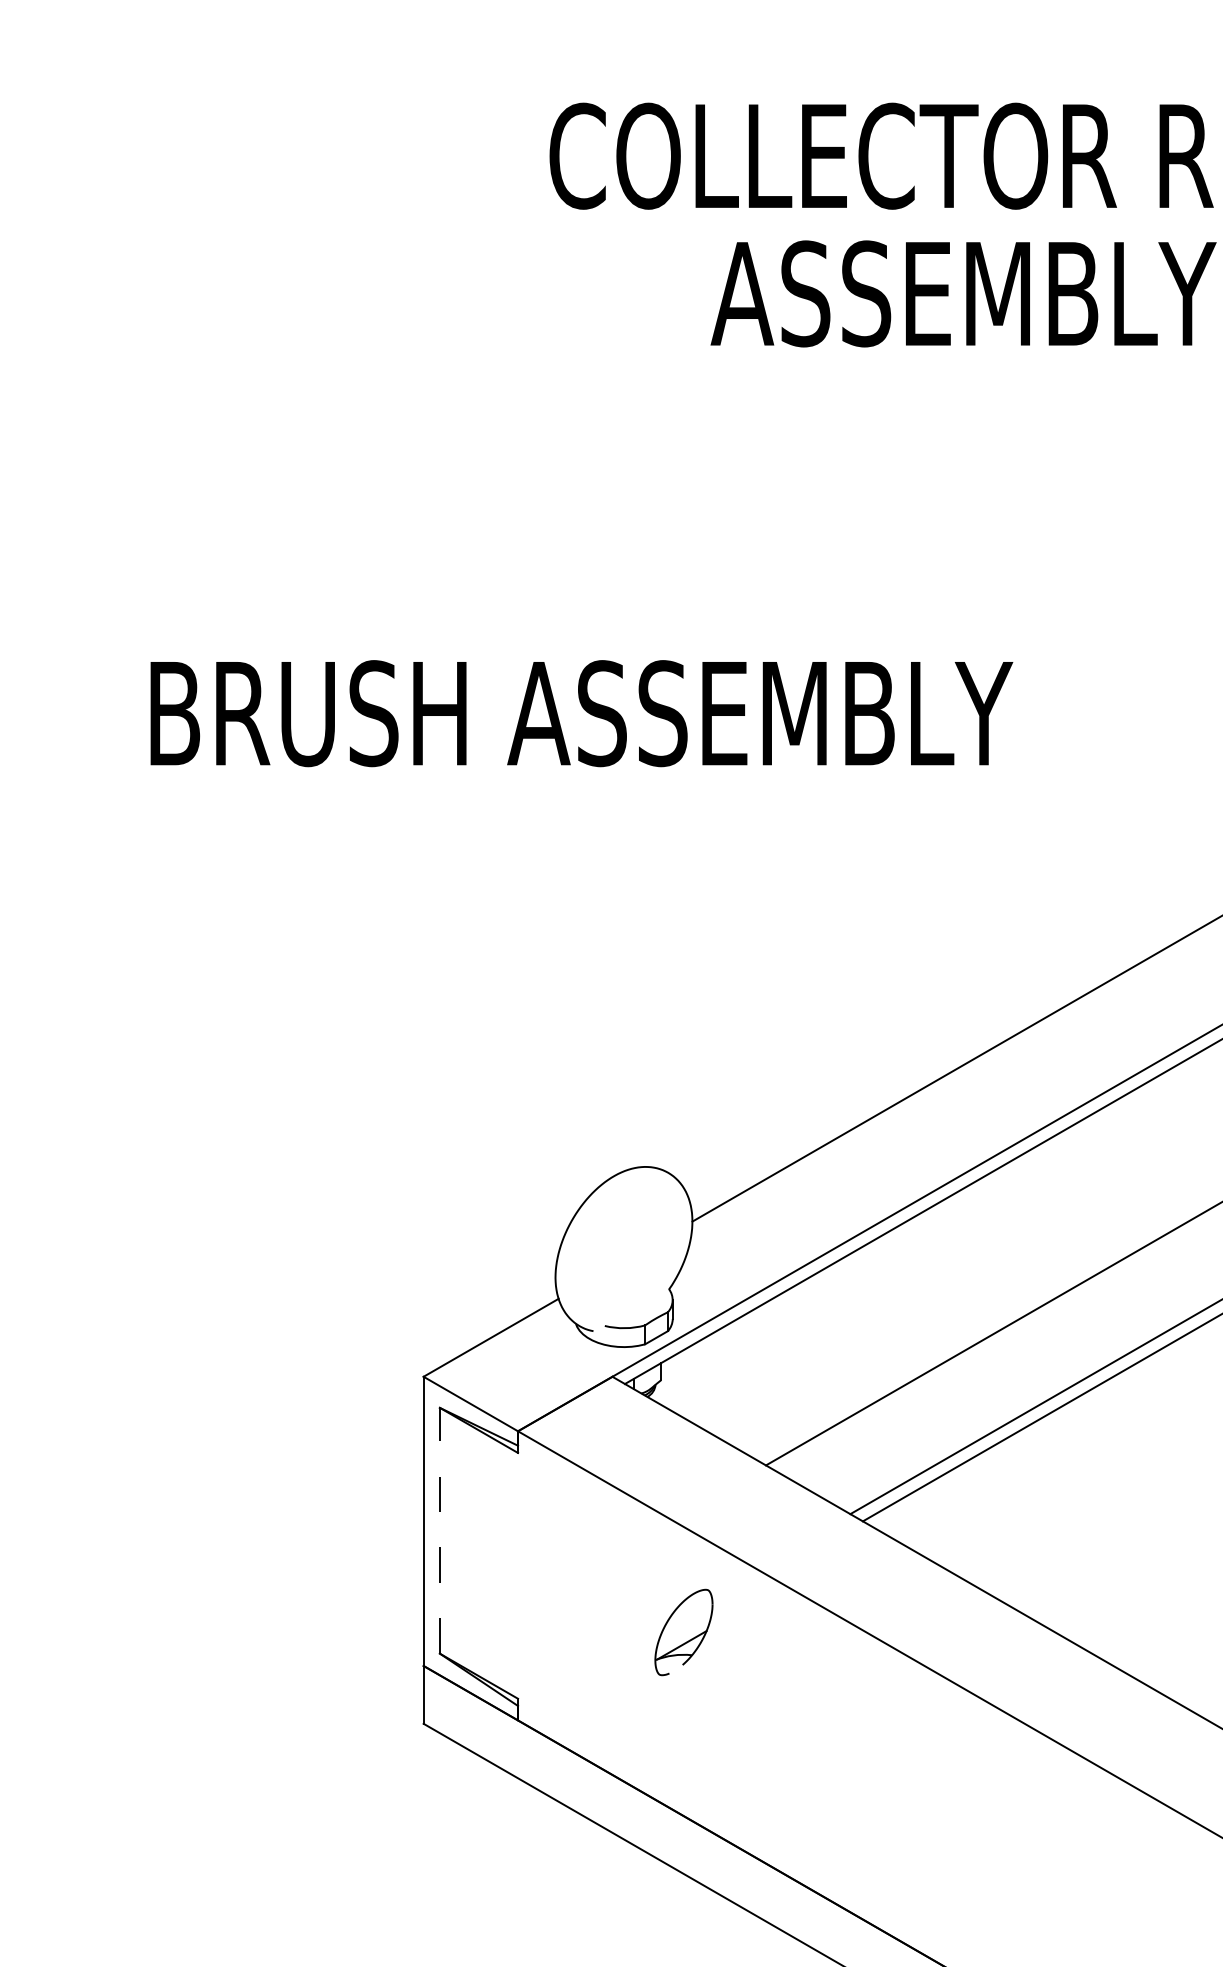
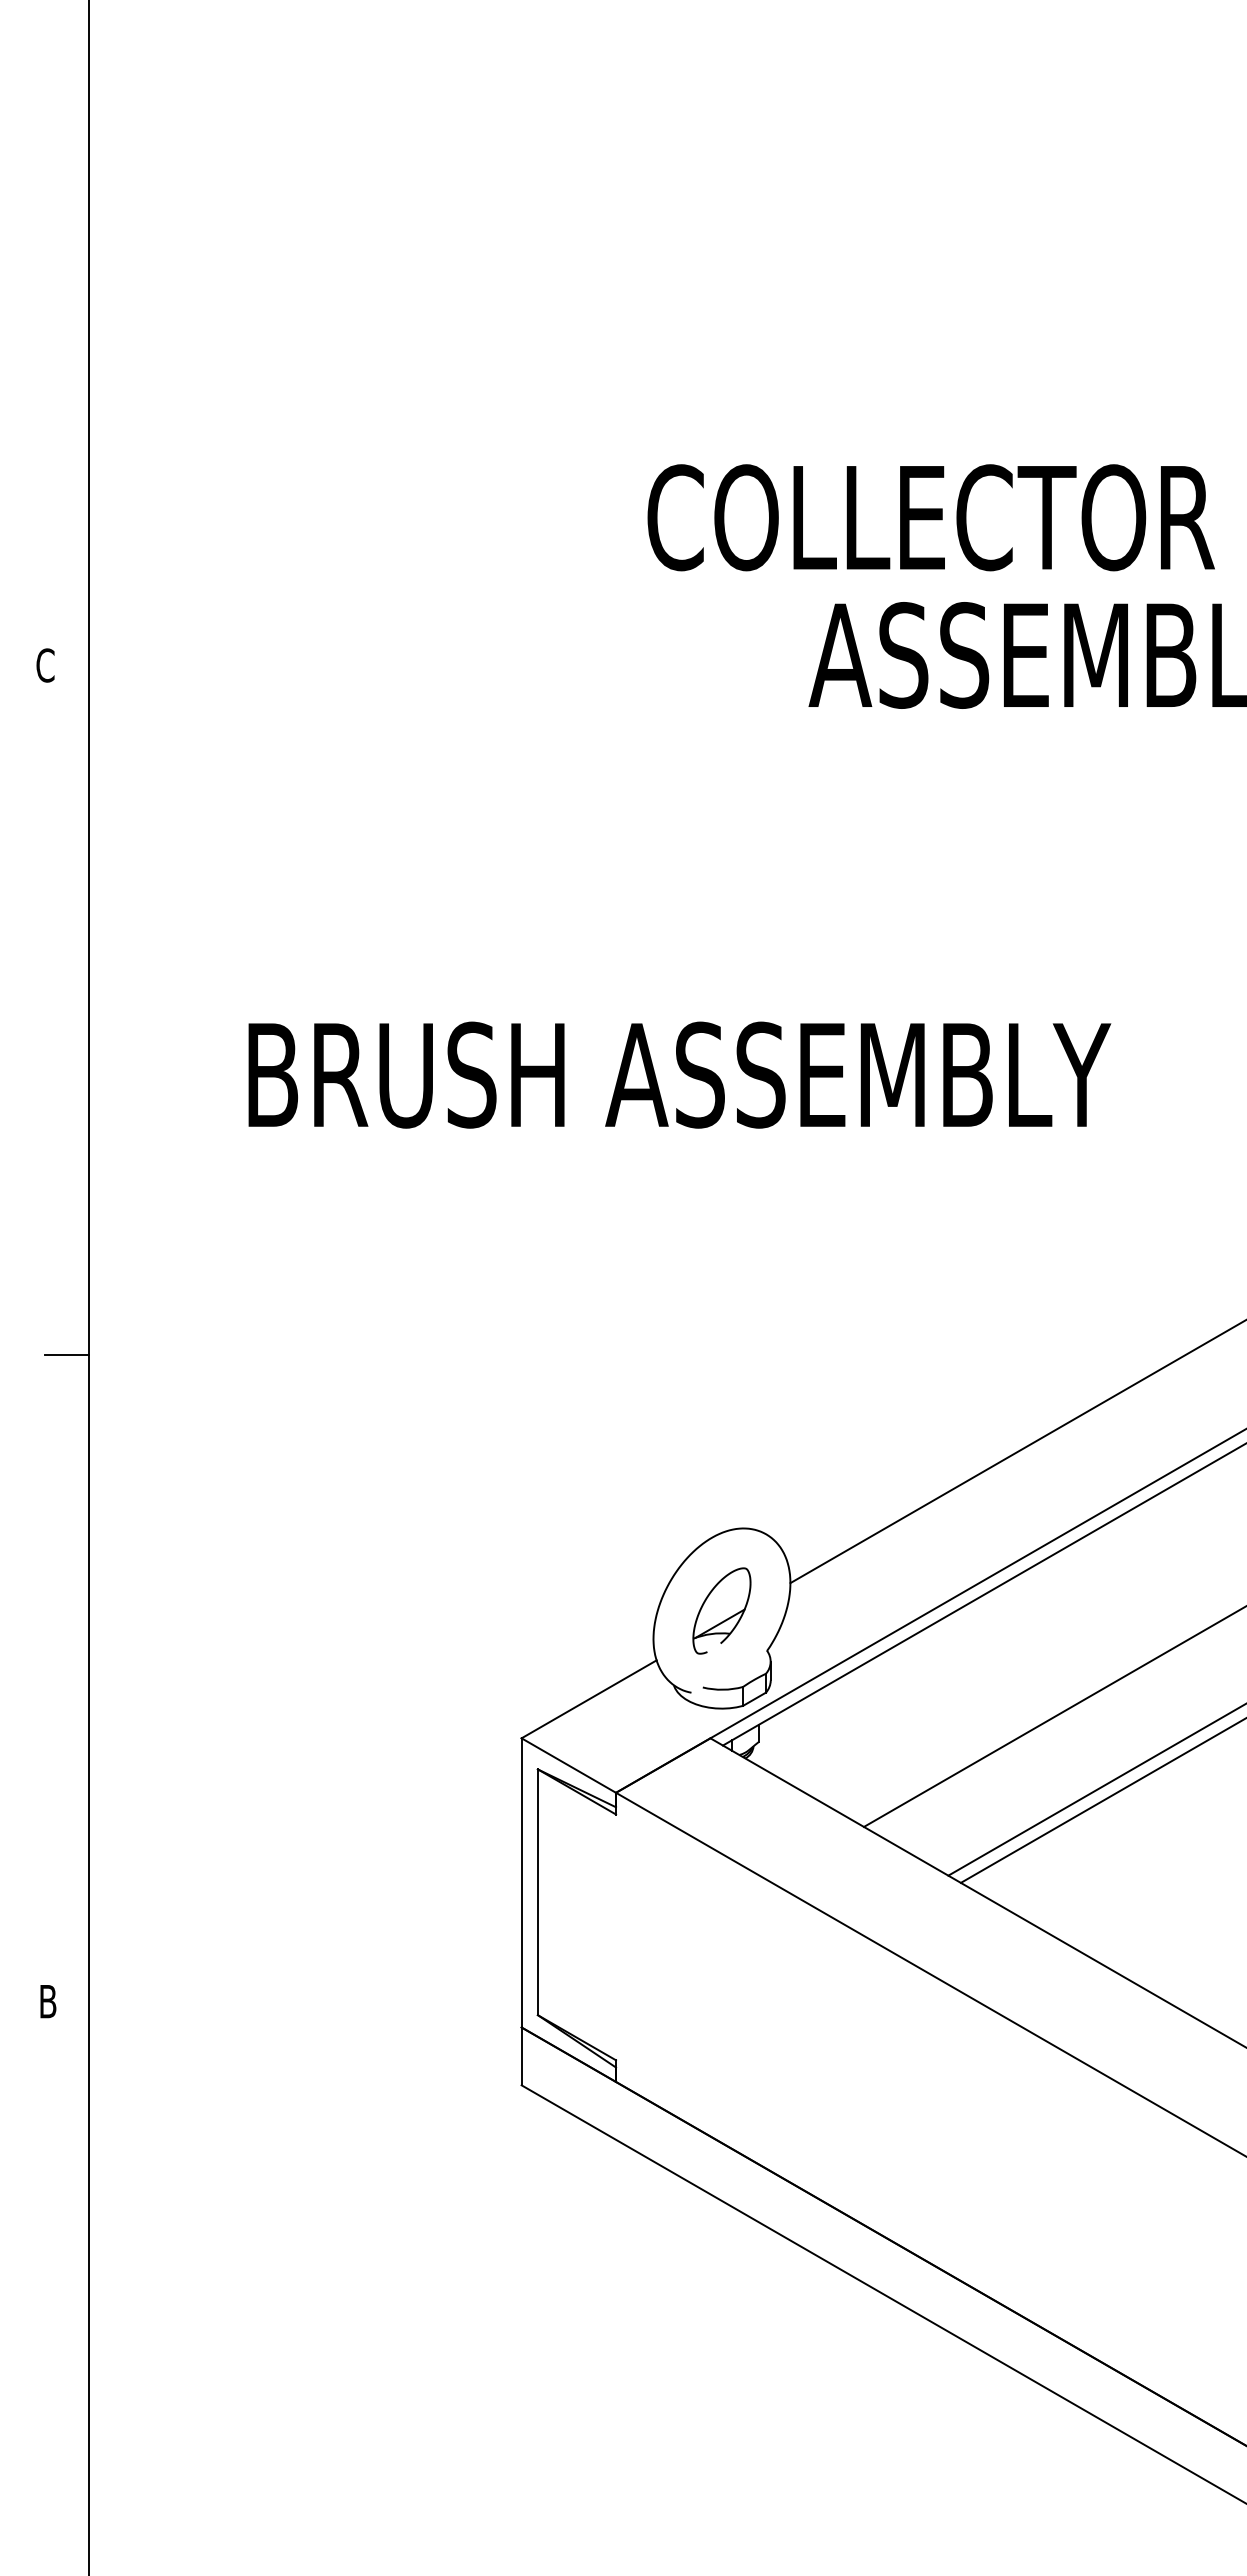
line: (439, 1530) -> (537, 1892), dashed -> solid
part: (683, 1631) -> (721, 1610), moved

